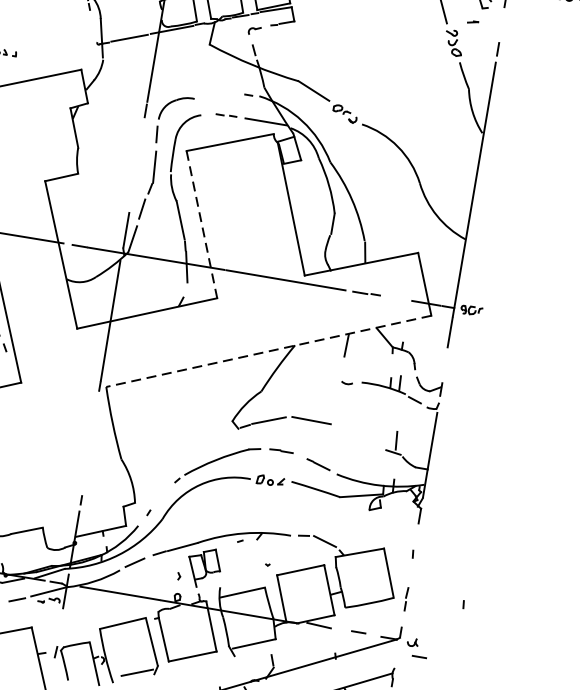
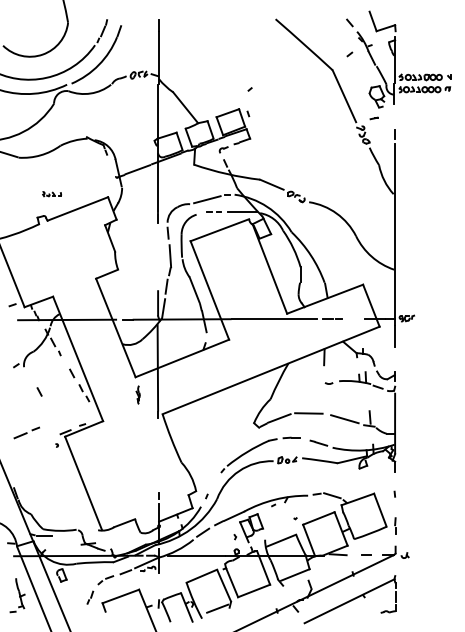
line: (220, 96) -> (207, 199), added
line: (201, 224) -> (209, 290), dashed -> solid
line: (269, 351) -> (271, 370), dashed -> solid
part: (75, 353) -> (137, 394), added
line: (360, 437) -> (344, 419), added
line: (463, 603) -> (435, 522), removed
line: (419, 656) -> (411, 564), removed

